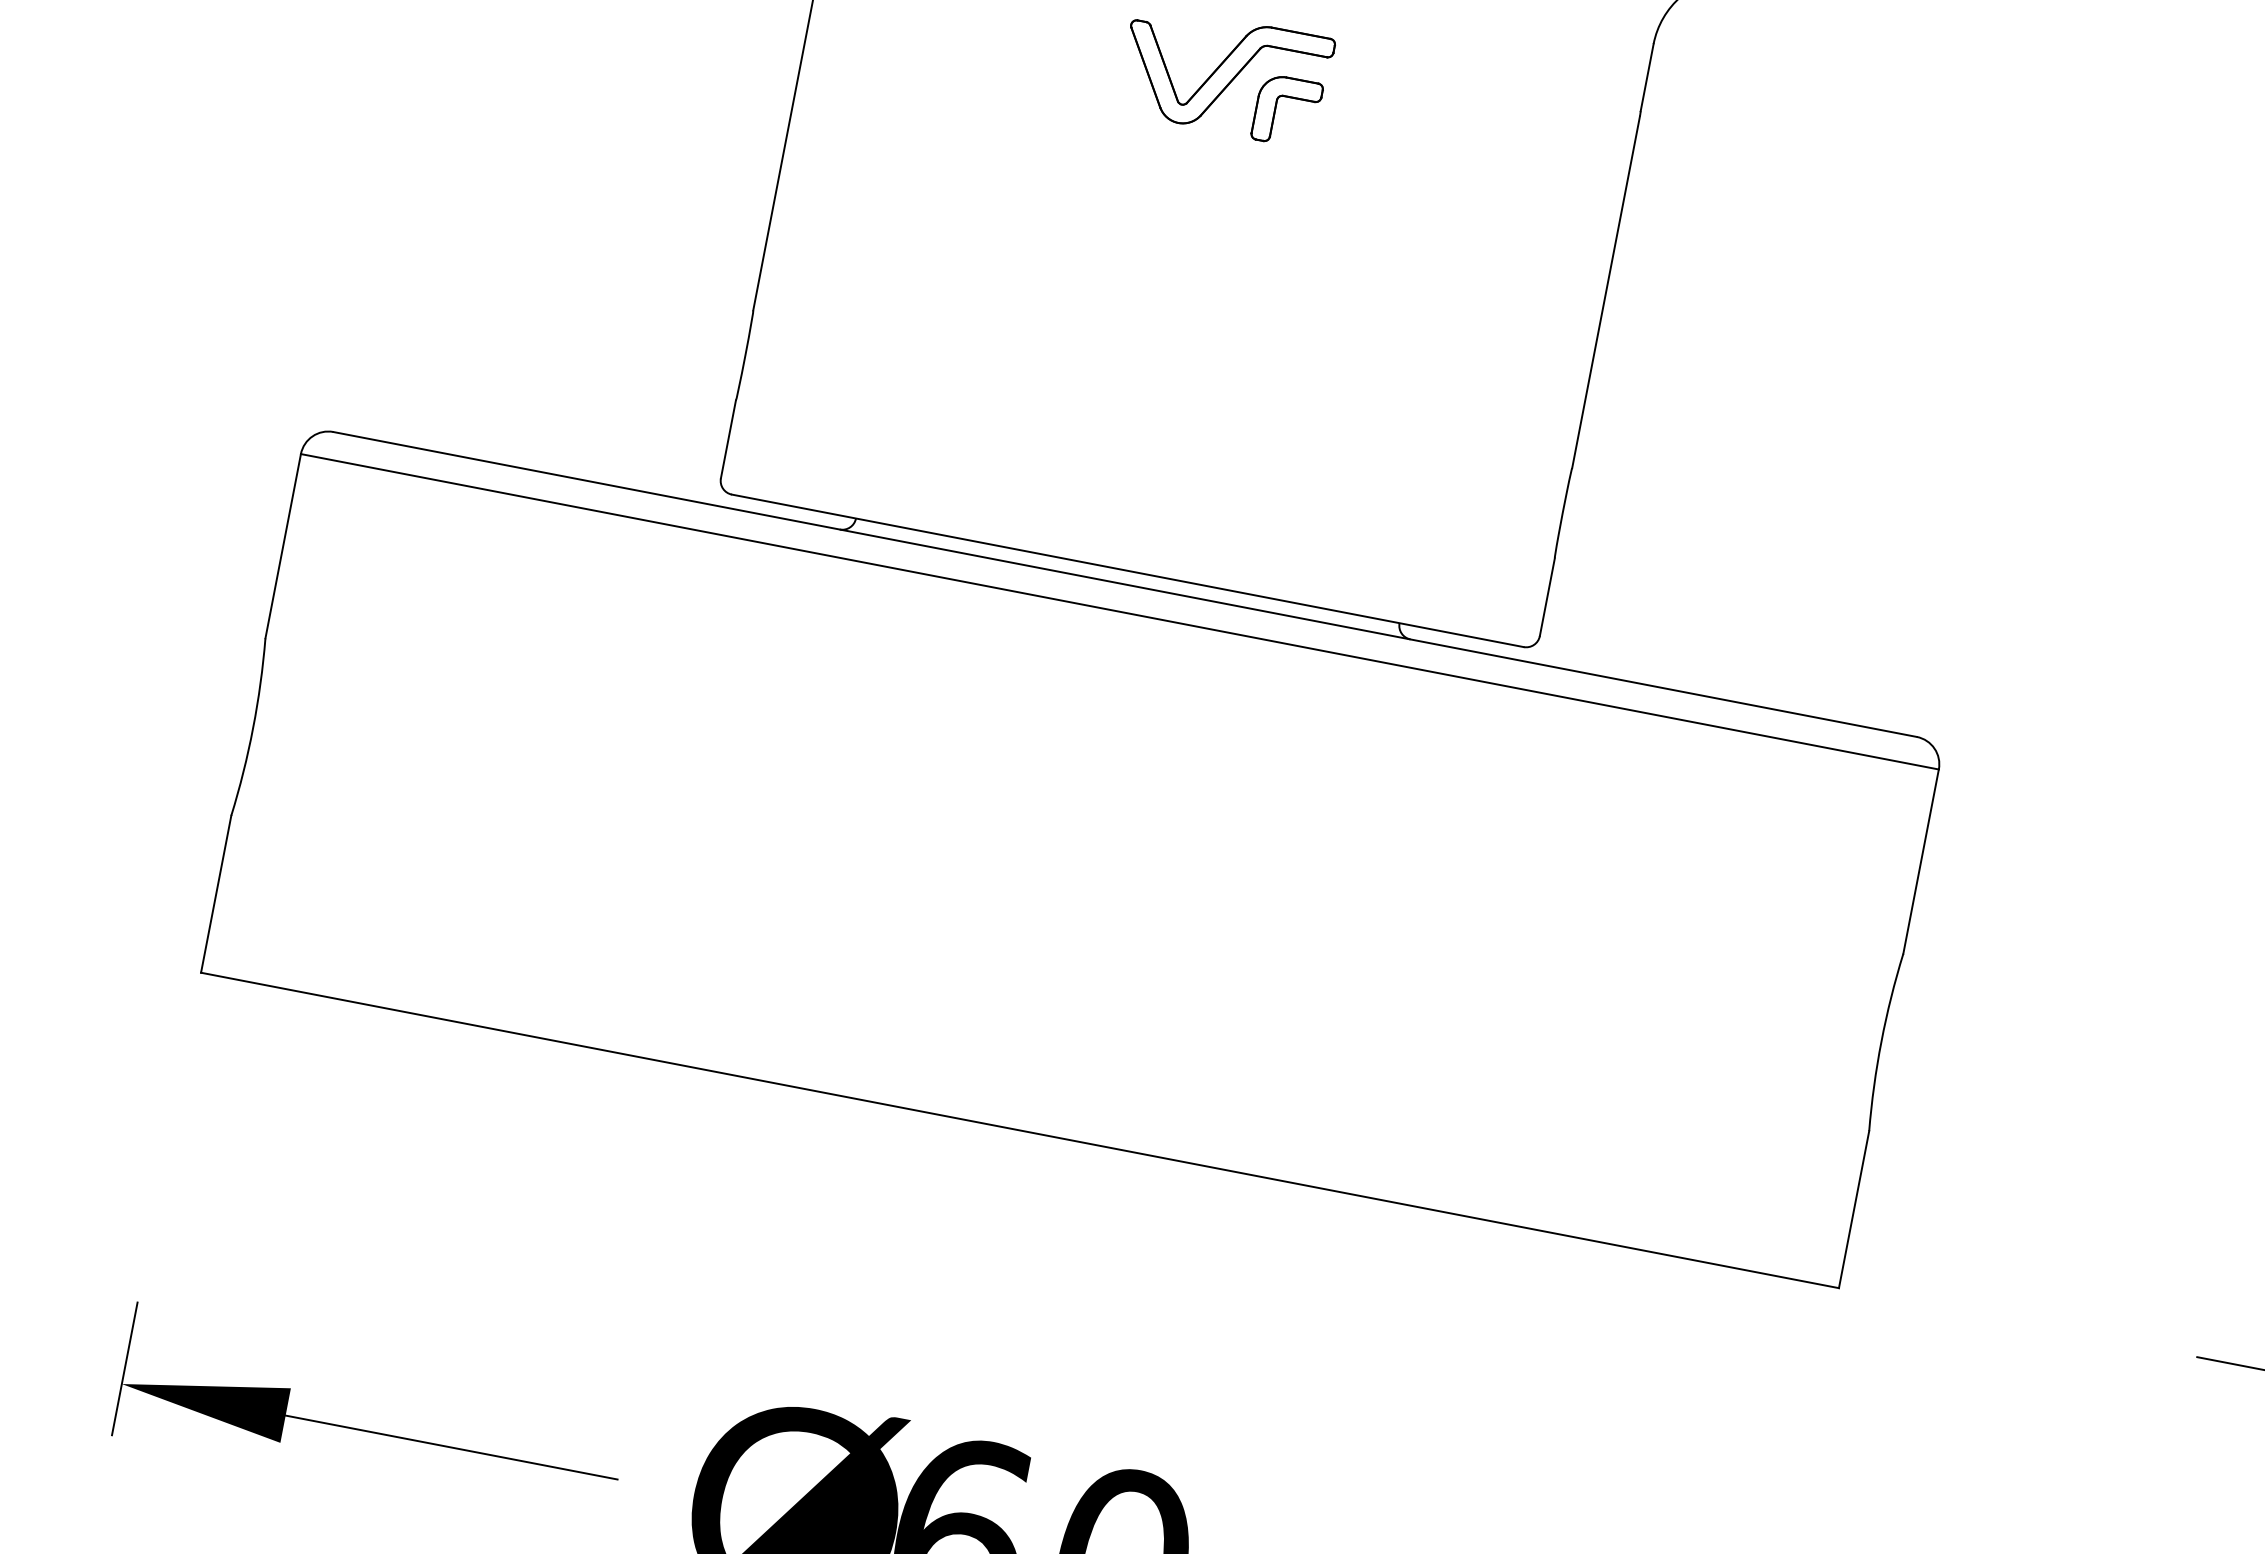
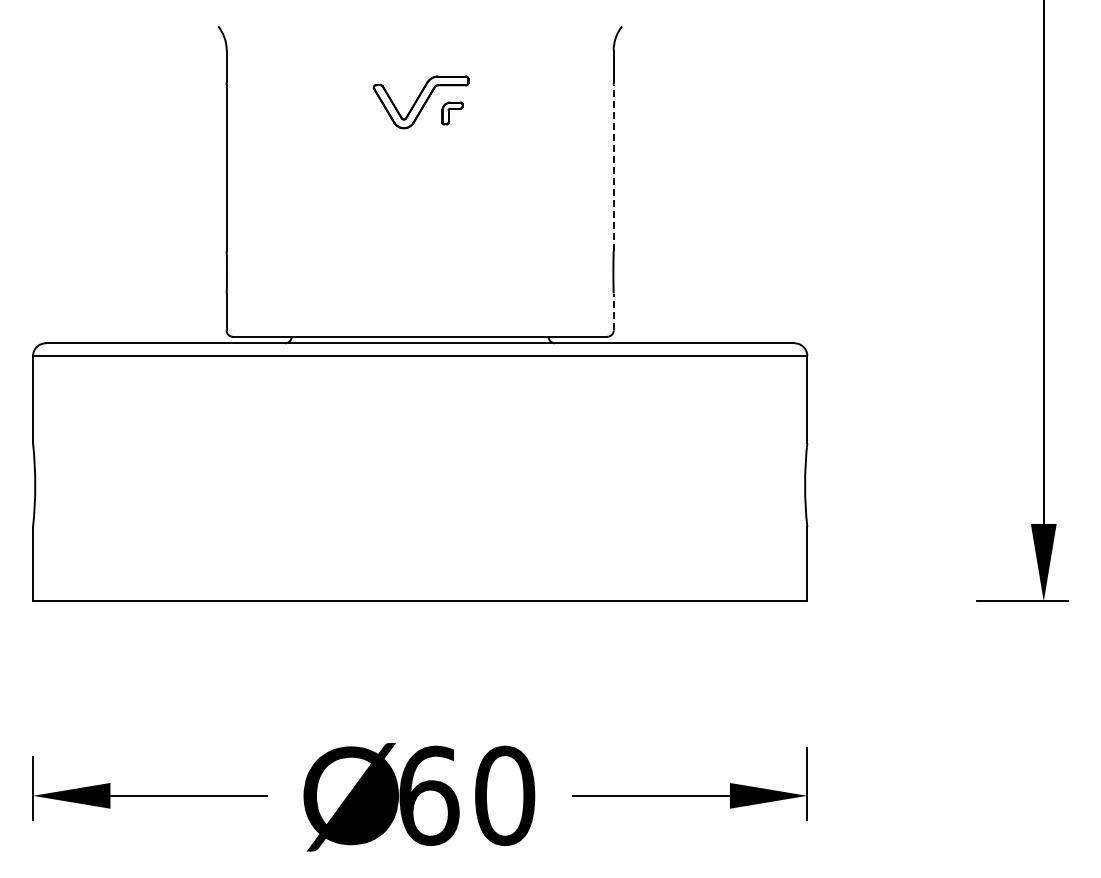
part: (1287, 111) -> (452, 113), size x0.7
line: (1605, 291) -> (613, 167), solid -> dashed
line: (1546, 595) -> (613, 311), solid -> dashed

